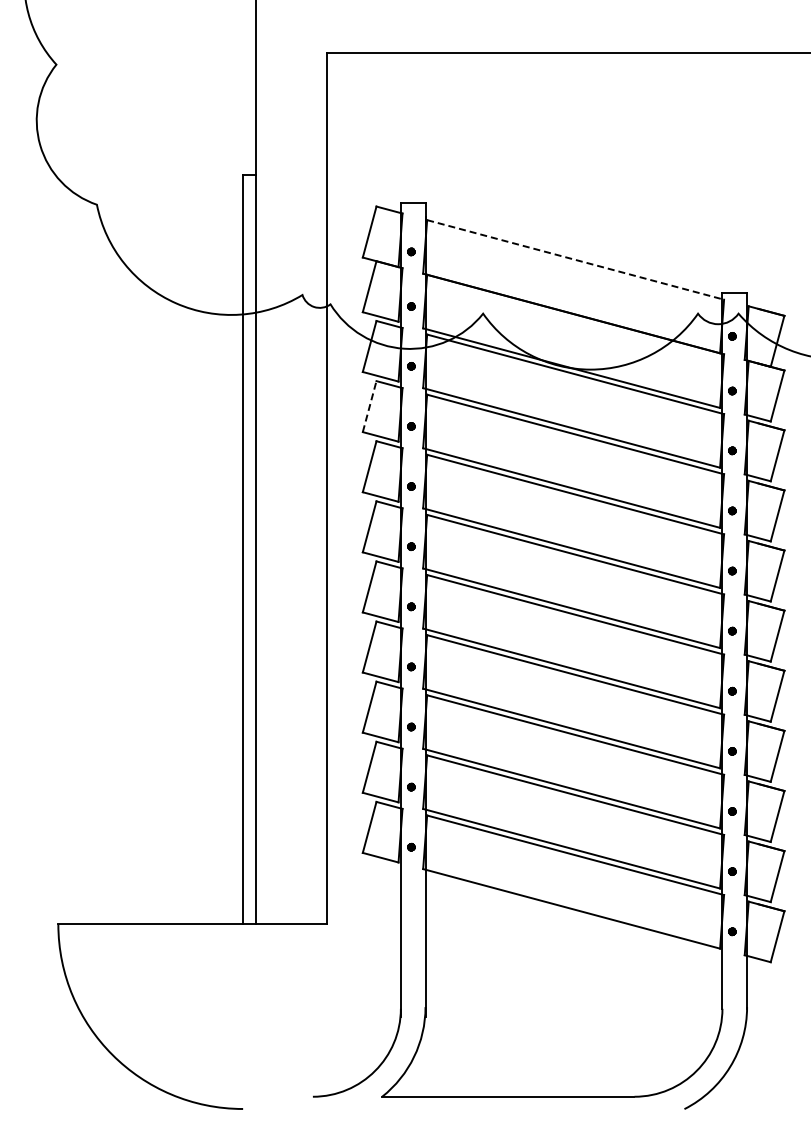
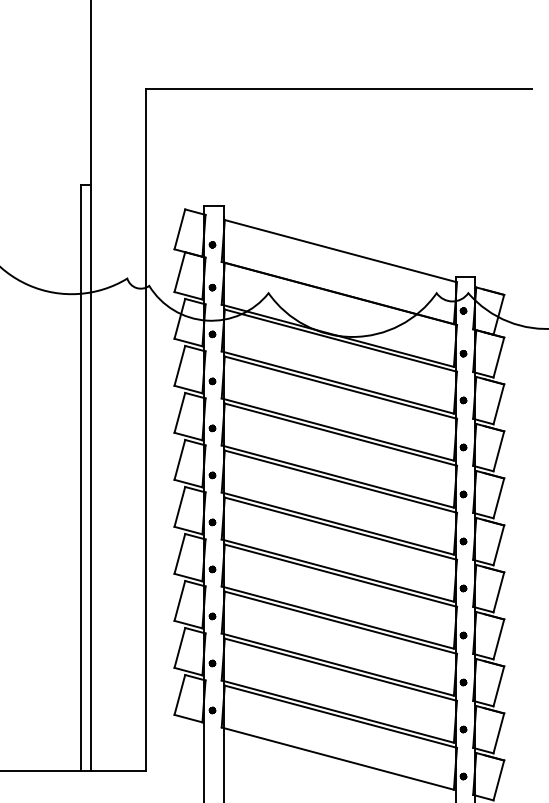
line: (575, 259) -> (340, 250), dashed -> solid
line: (369, 406) -> (179, 365), dashed -> solid

